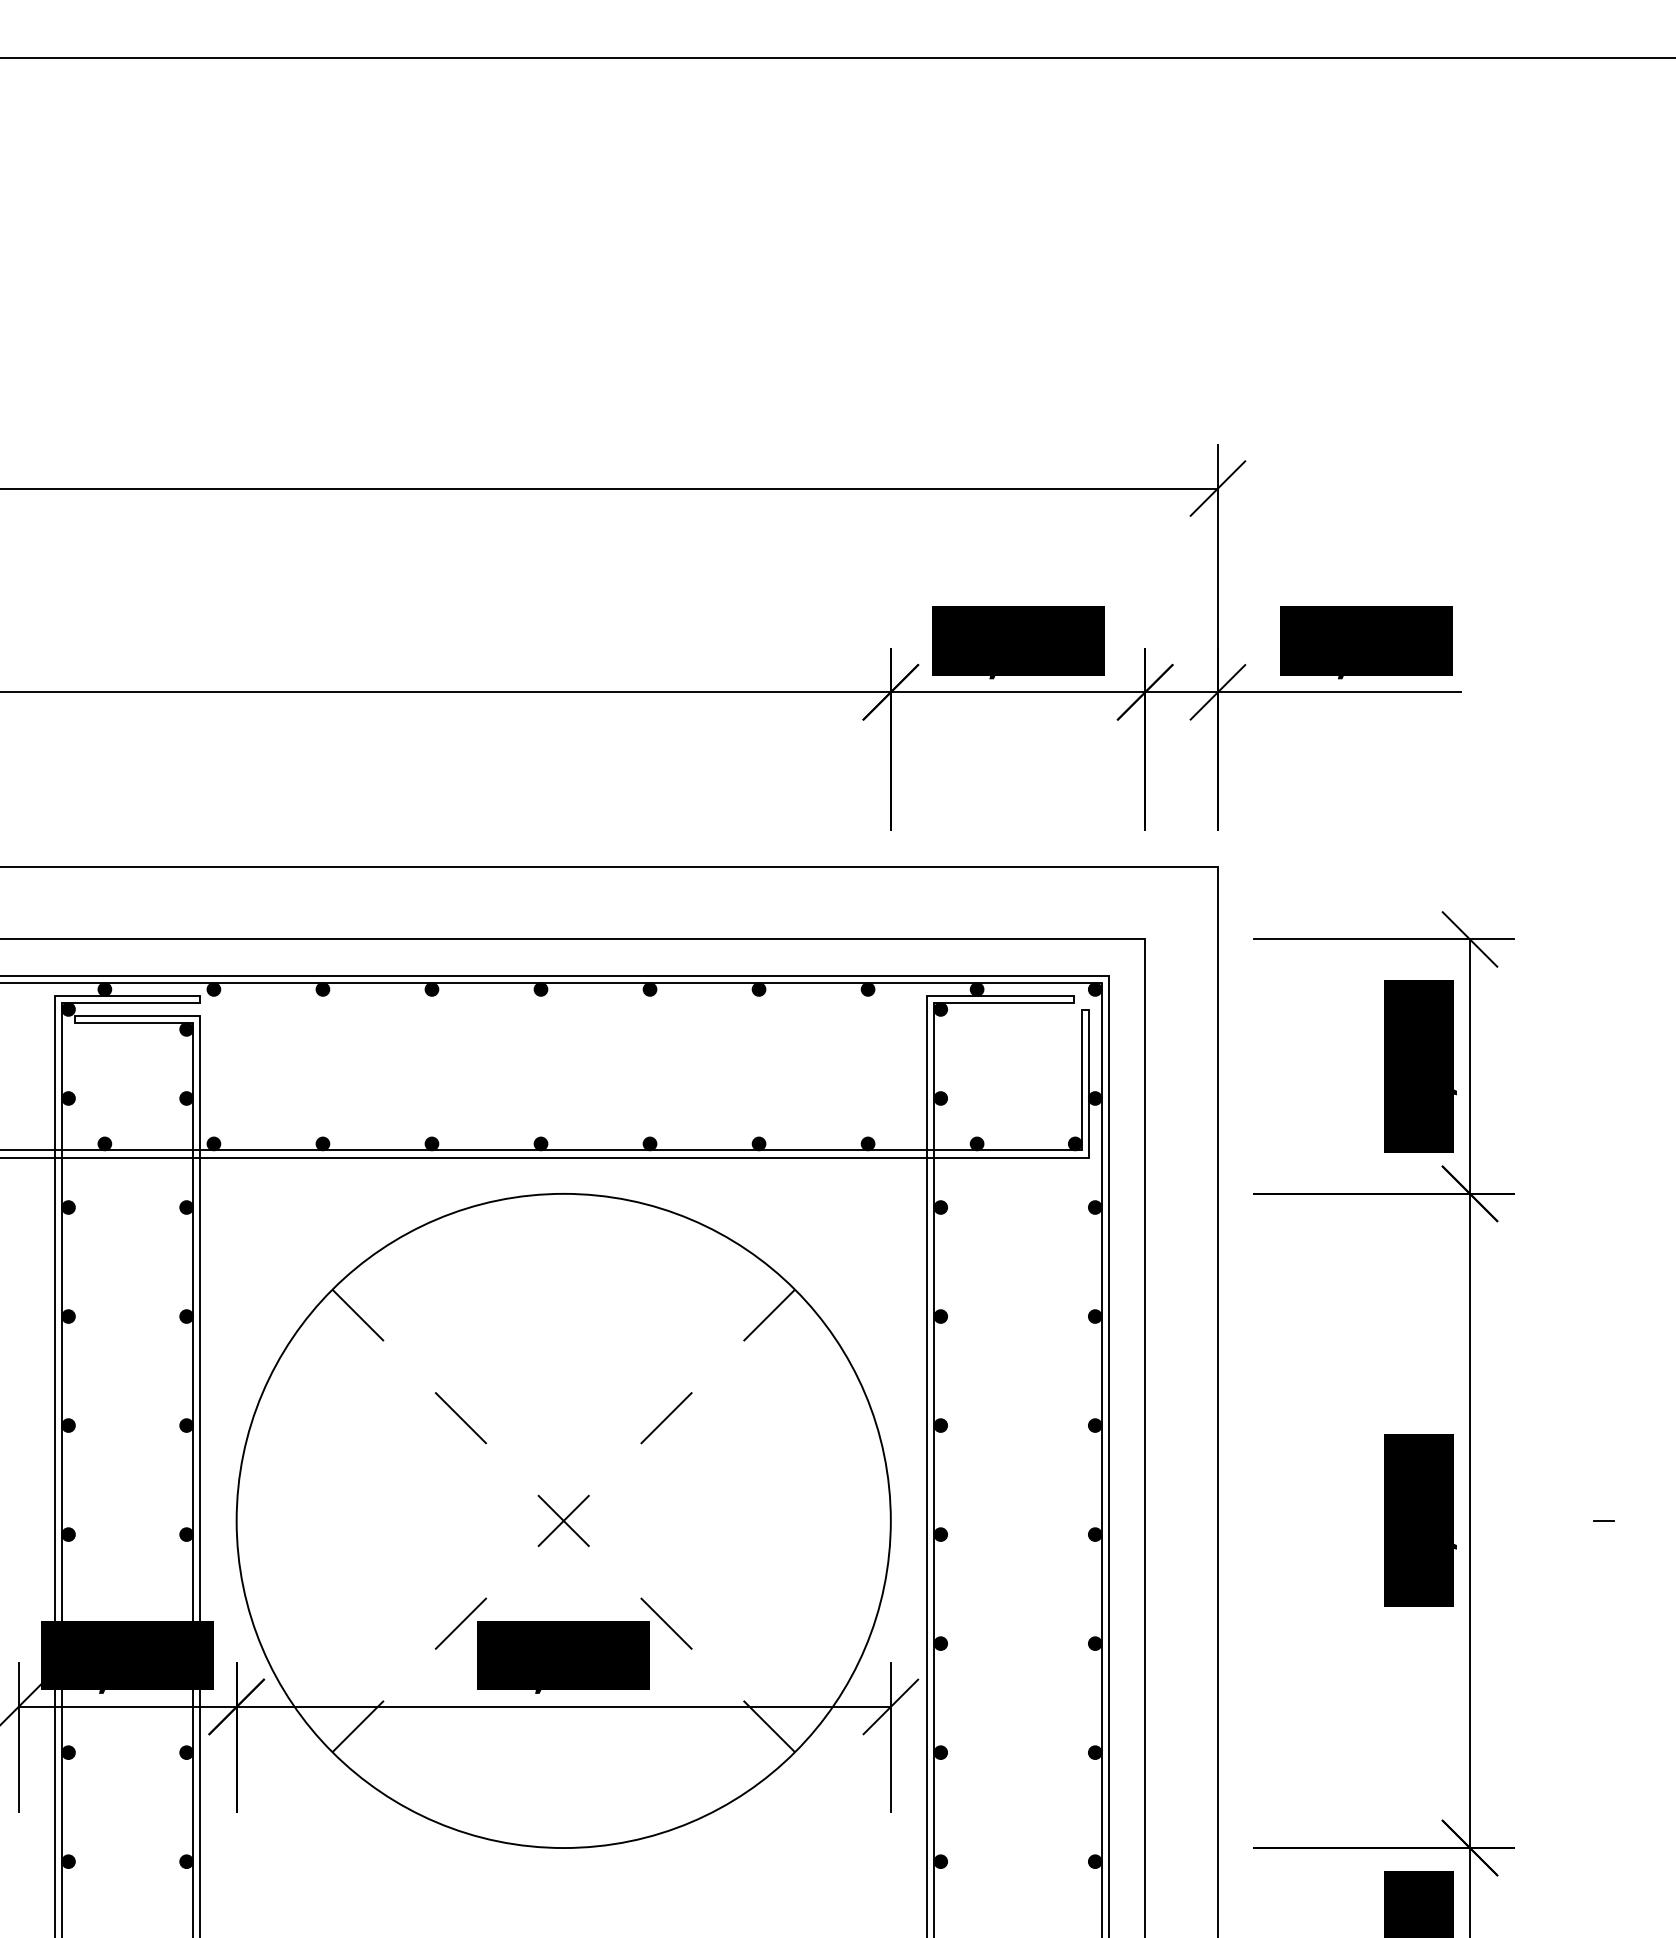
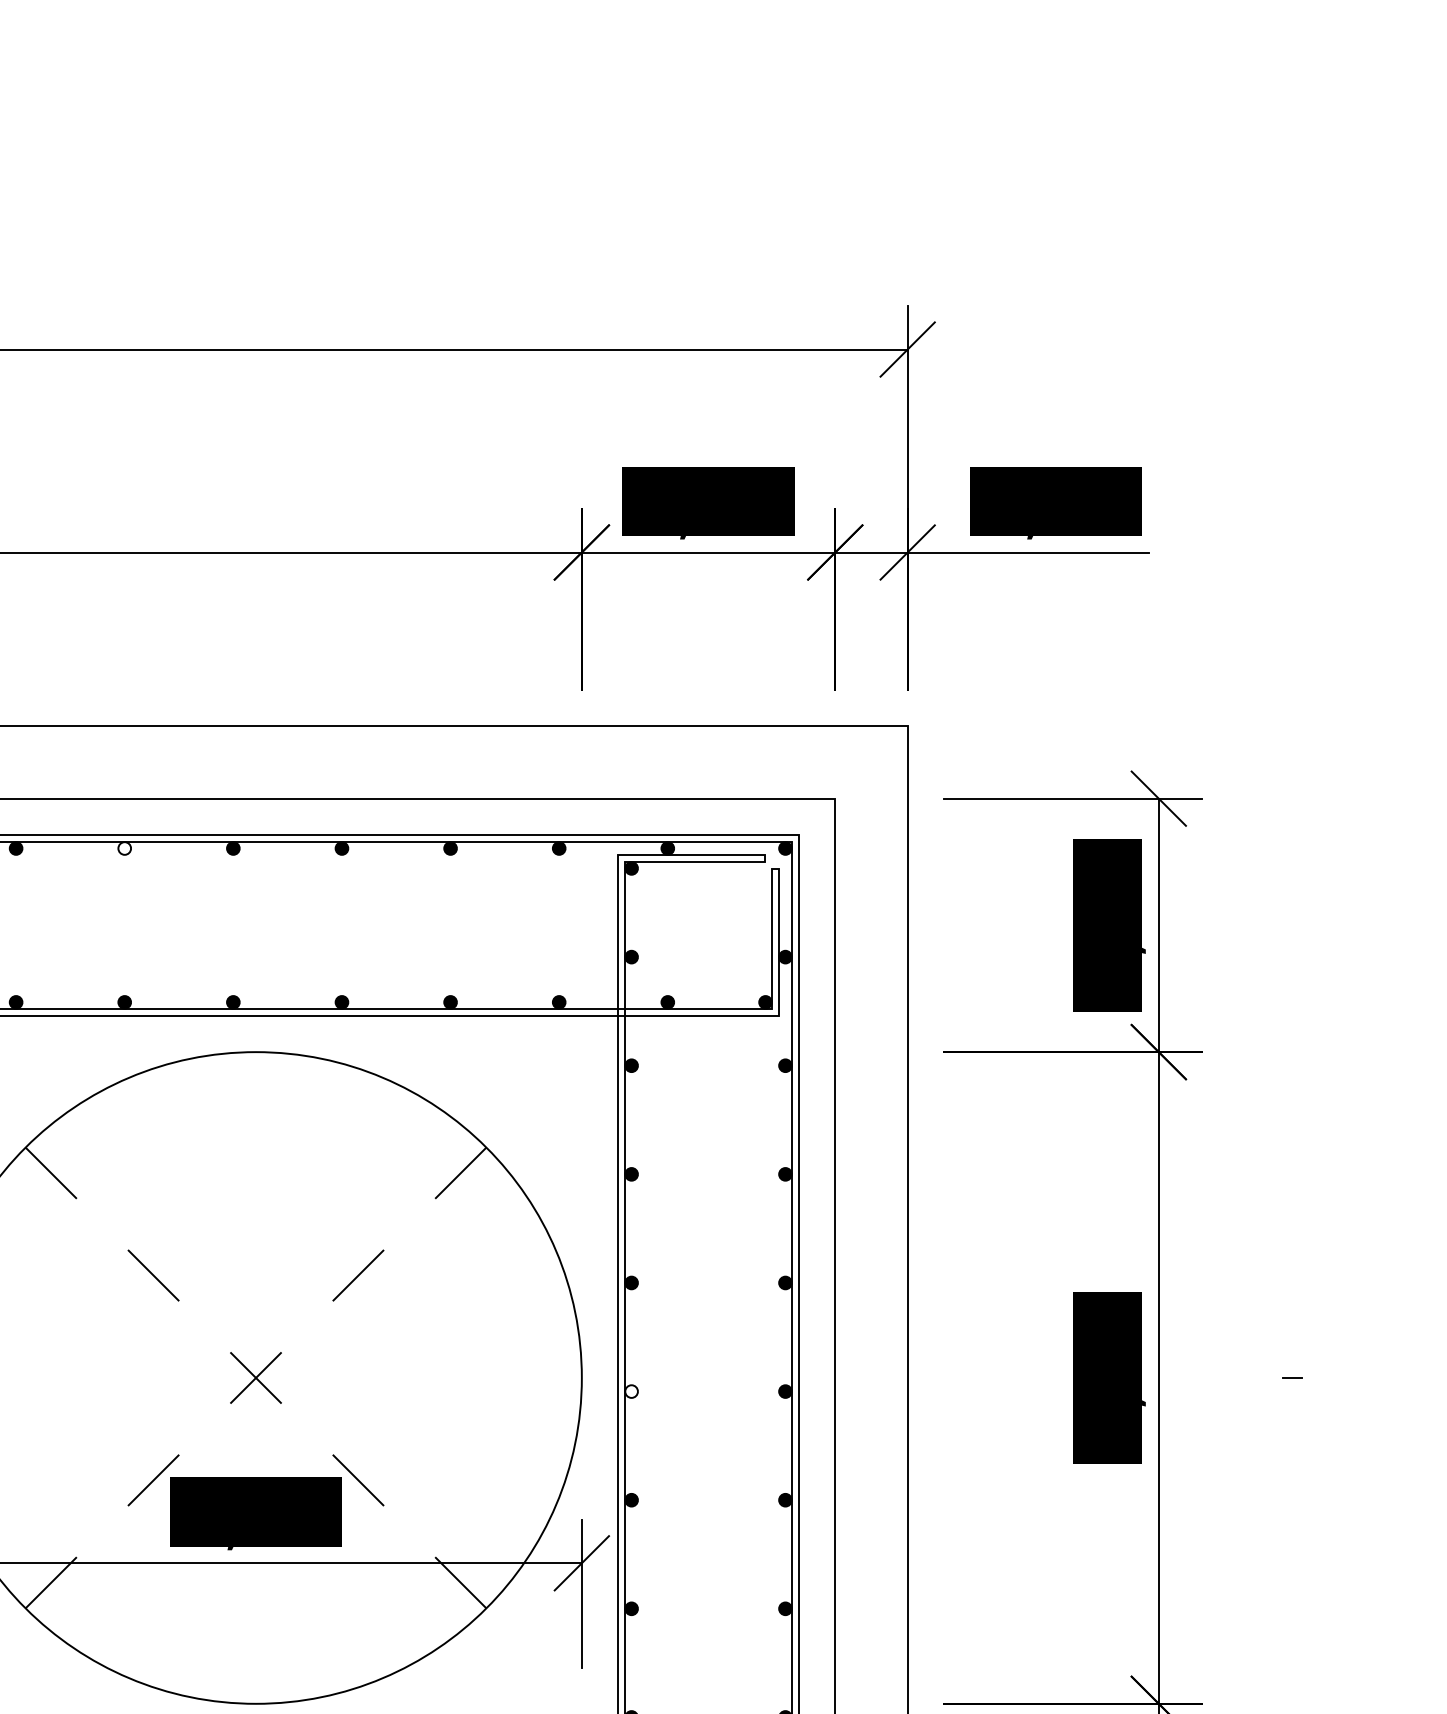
fill: (431, 989) -> (124, 848), removed
fill: (940, 1534) -> (631, 1391), removed

